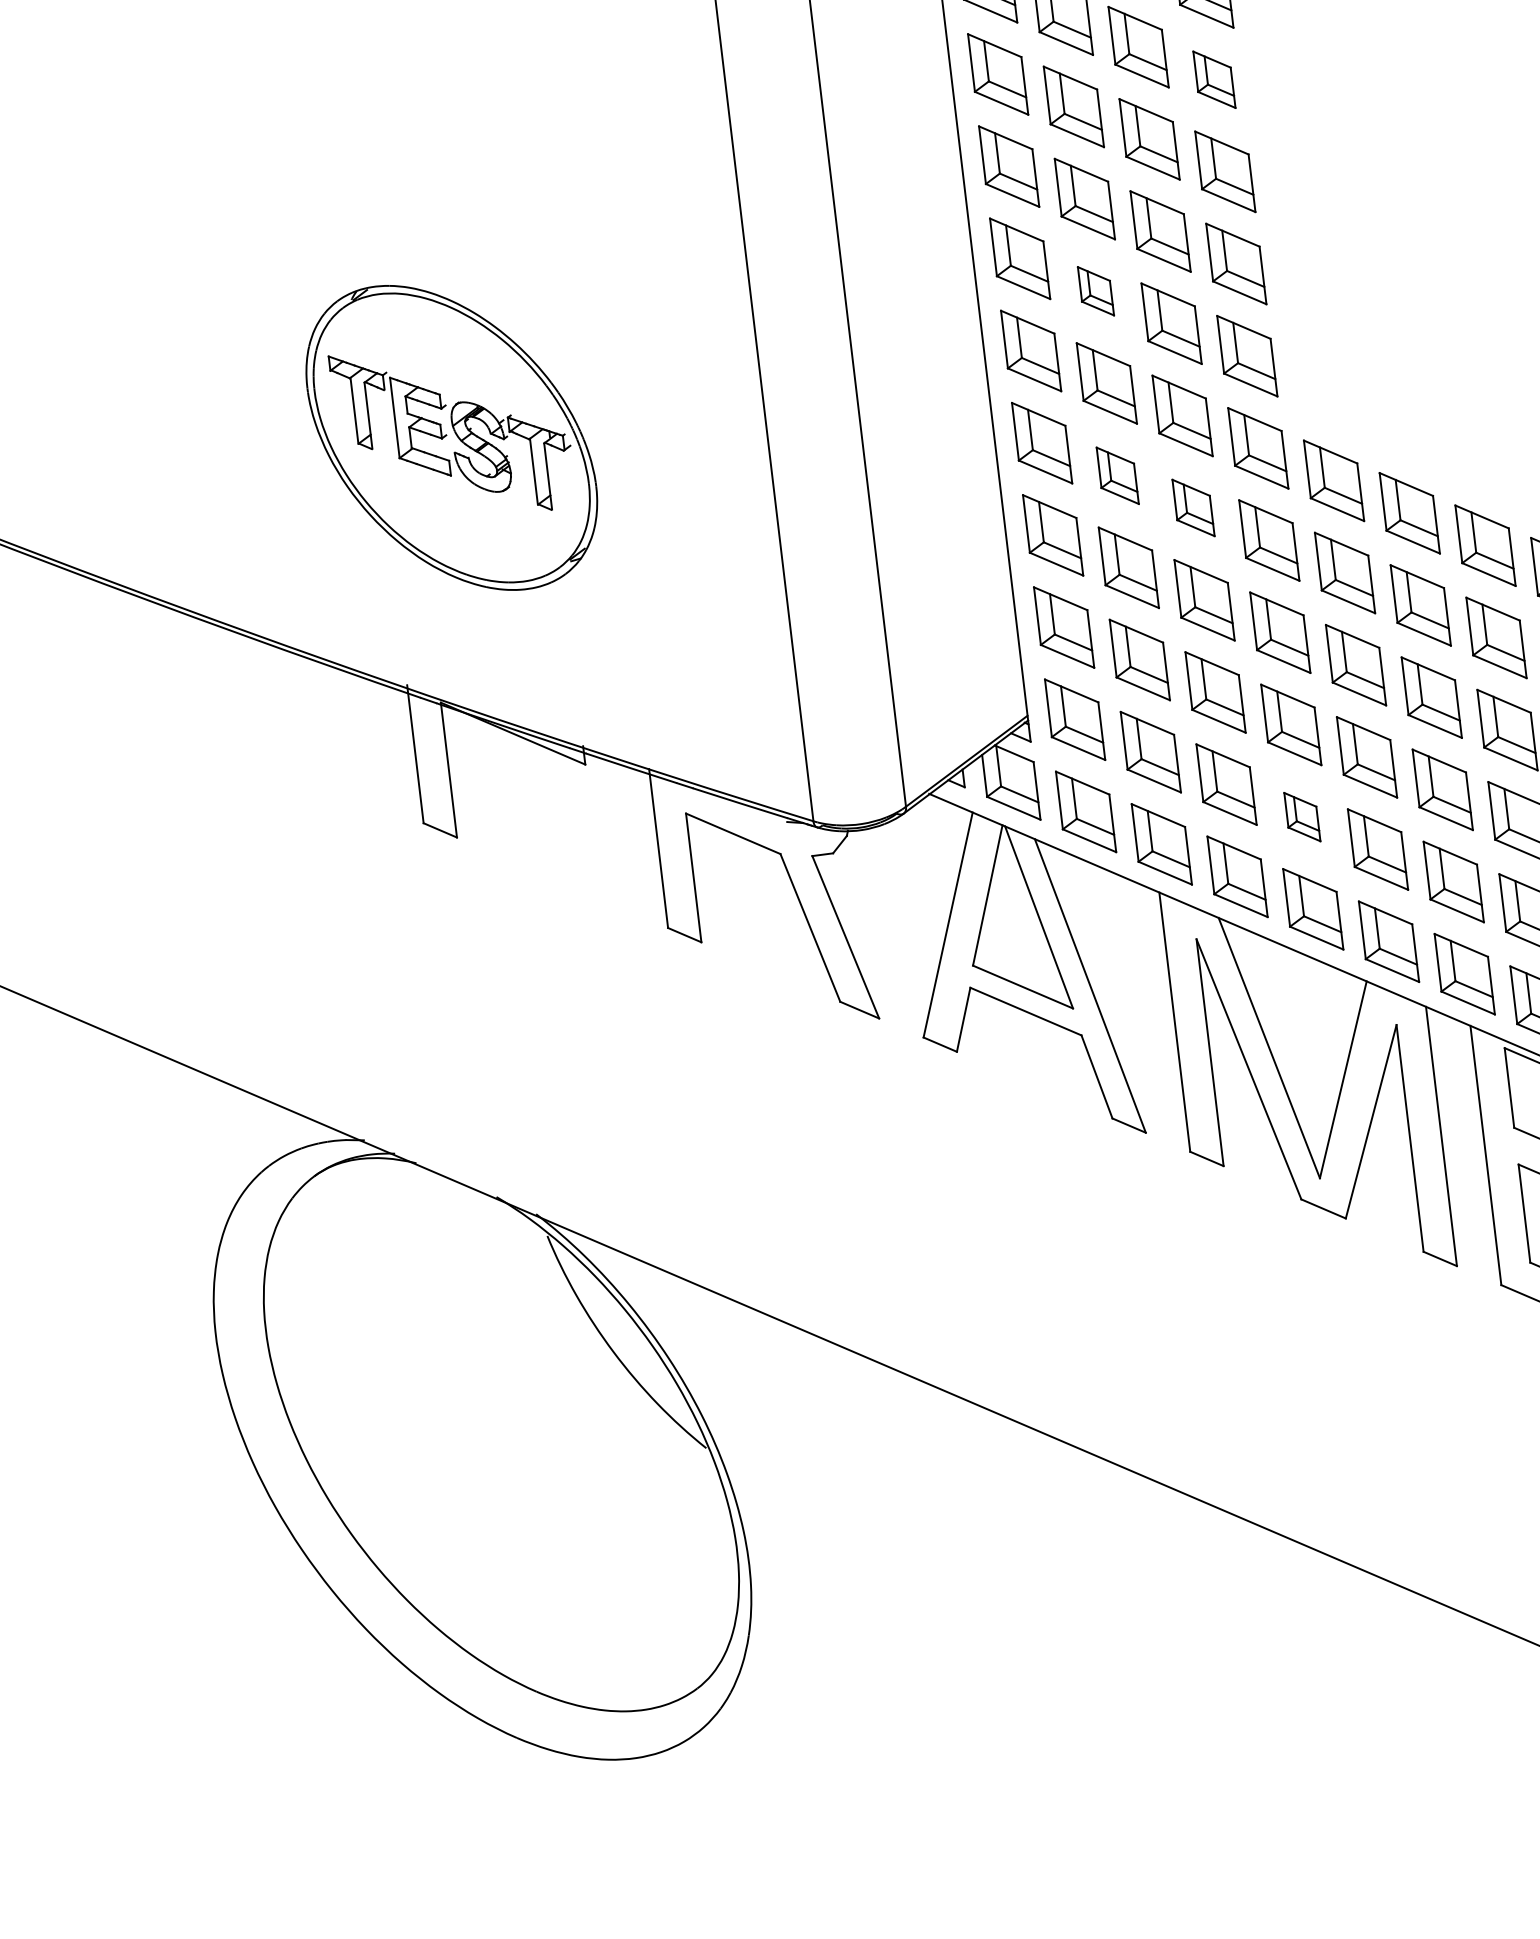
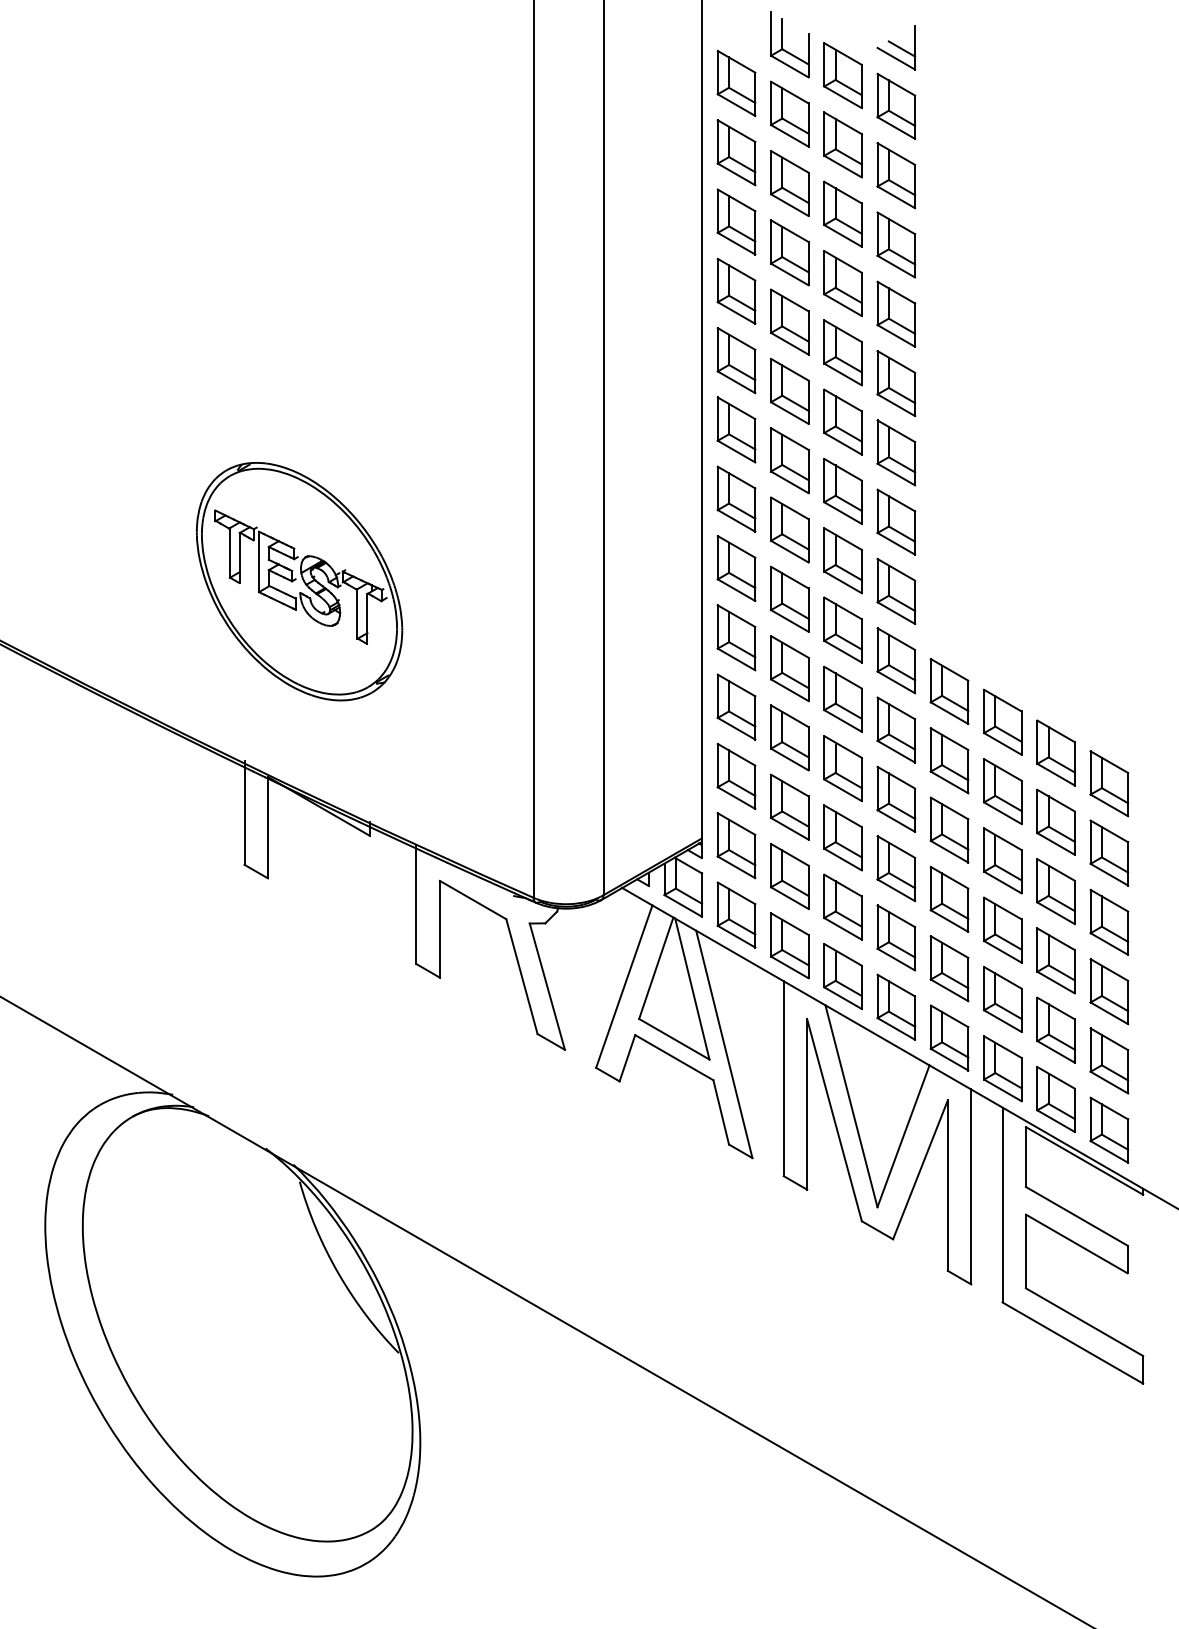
part: (1214, 79) -> (896, 383), size x1.43
part: (1095, 290) -> (789, 529), size x1.67
part: (1117, 475) -> (789, 668), size x1.43
part: (1192, 507) -> (842, 698), size x1.43
part: (1302, 816) -> (896, 937), size x1.67

